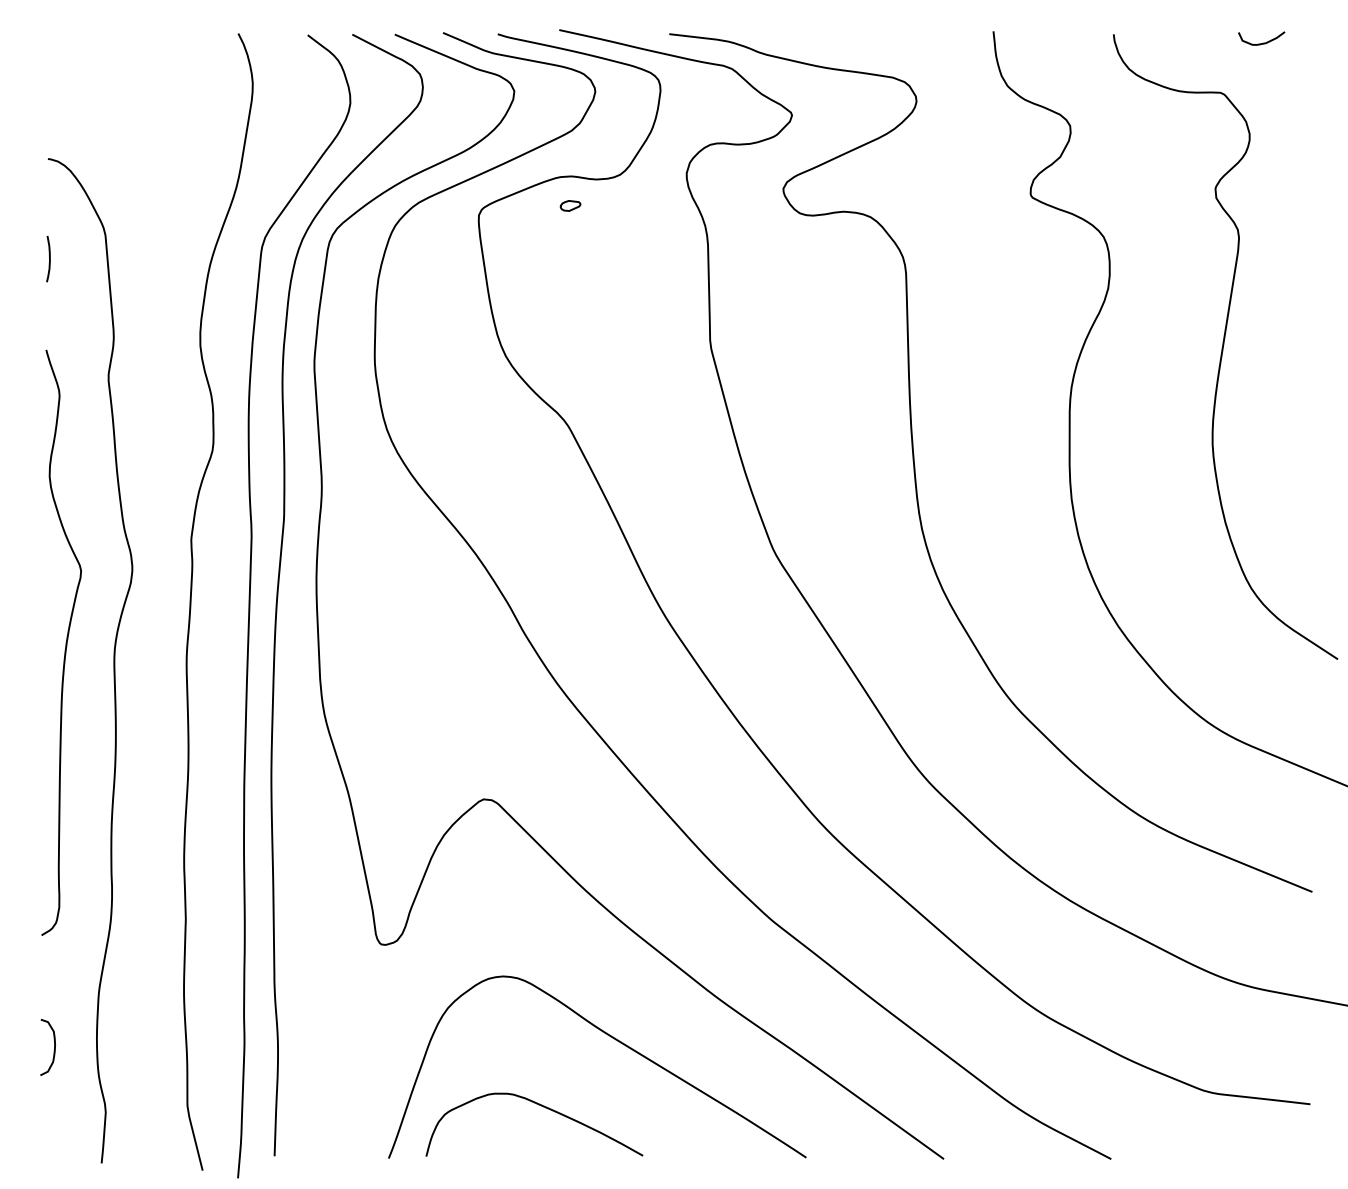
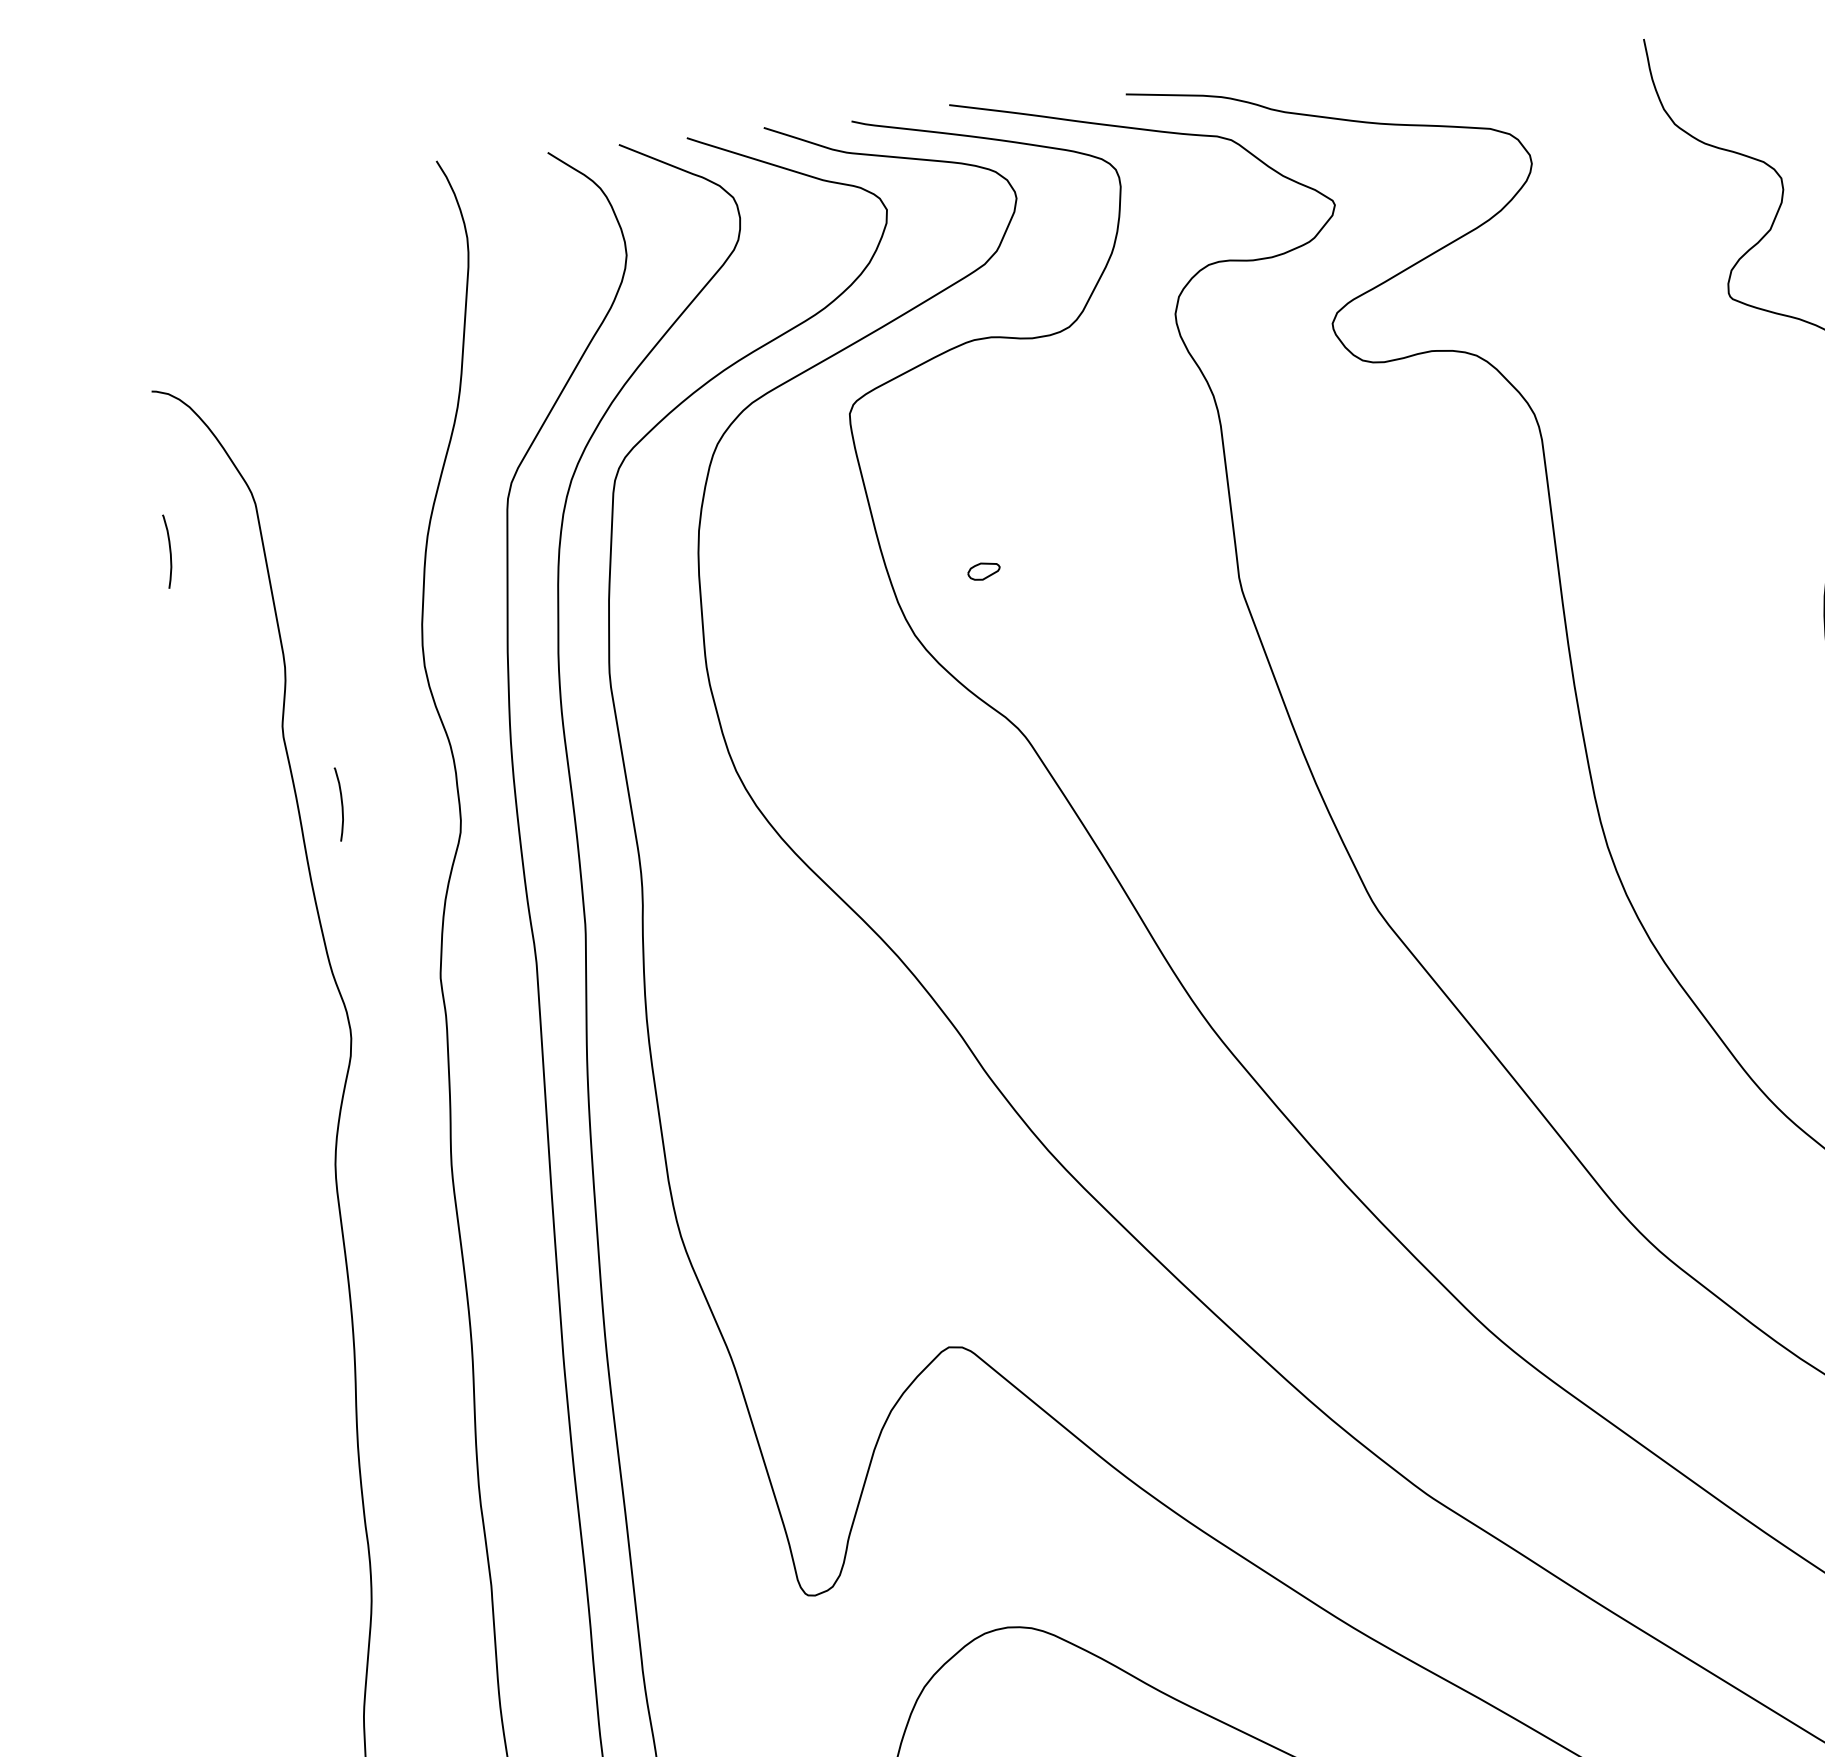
part: (570, 205) -> (983, 570), moved
curve: (140, 426) -> (341, 804), added
curve: (65, 642) -> (255, 1162), removed

